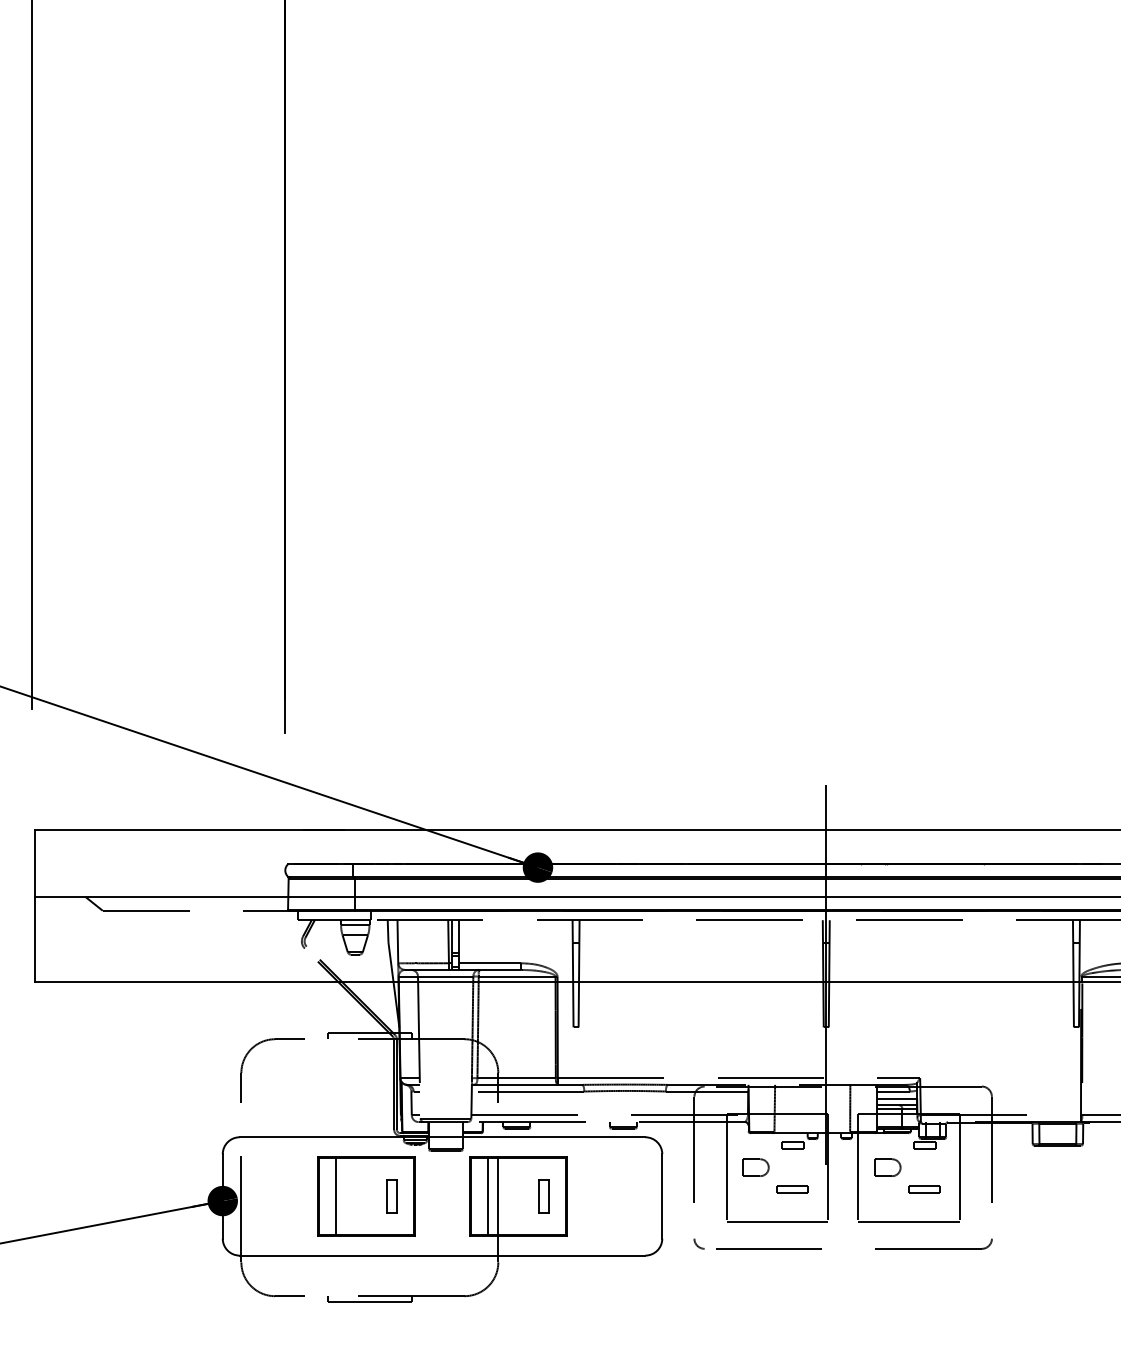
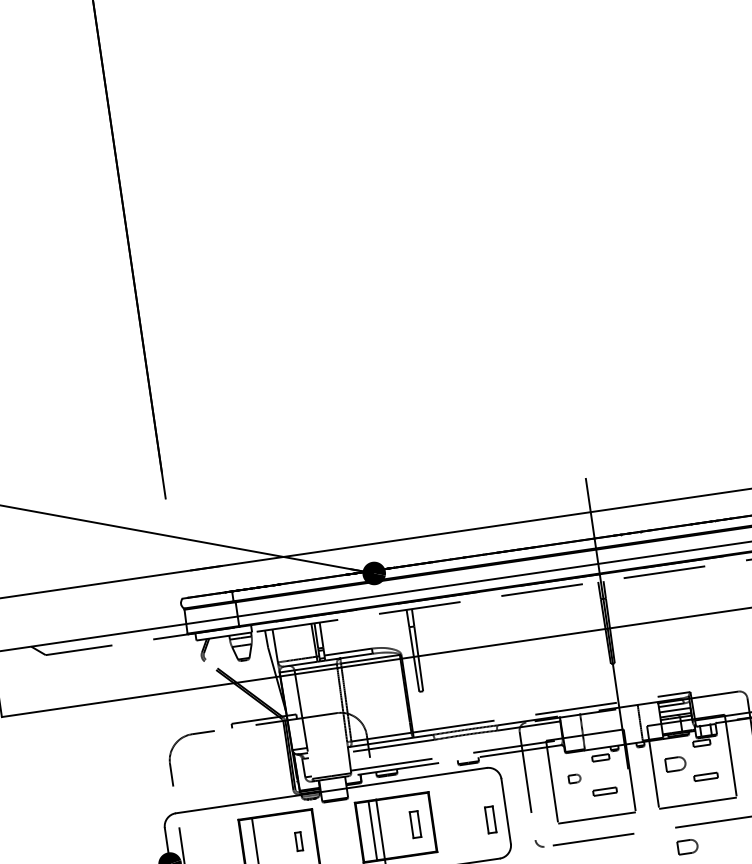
part: (755, 1167) -> (574, 778), size x0.6
part: (391, 1196) -> (298, 841), size x0.7
part: (640, 1204) -> (490, 819), added
part: (887, 1275) -> (687, 846), added

